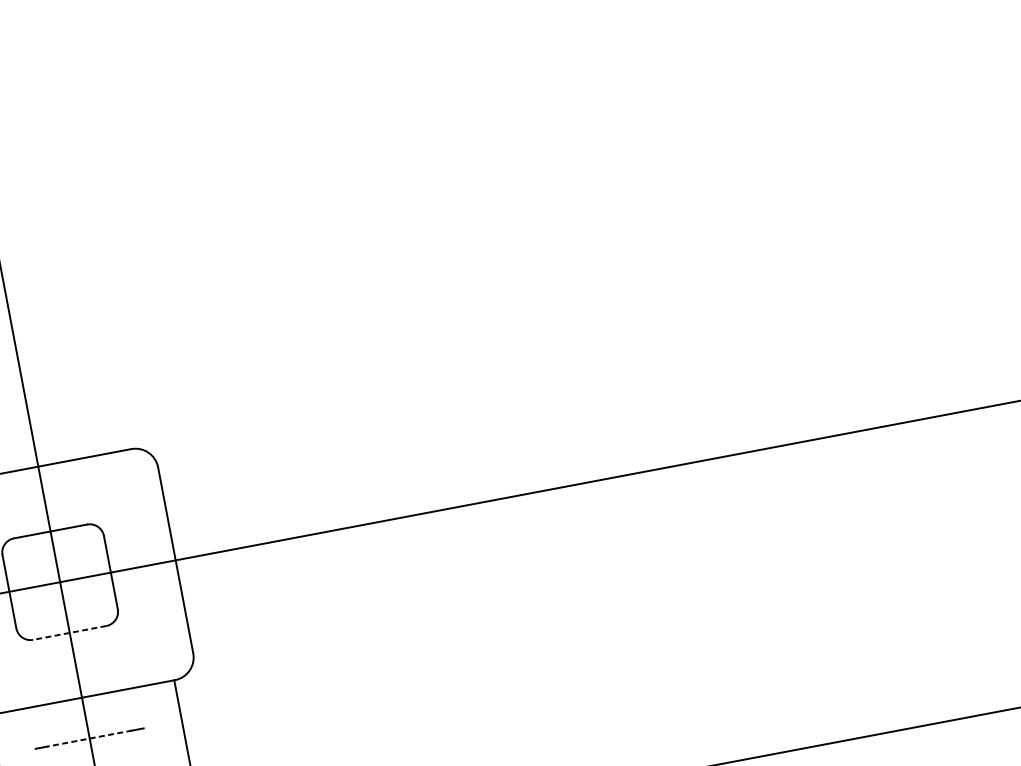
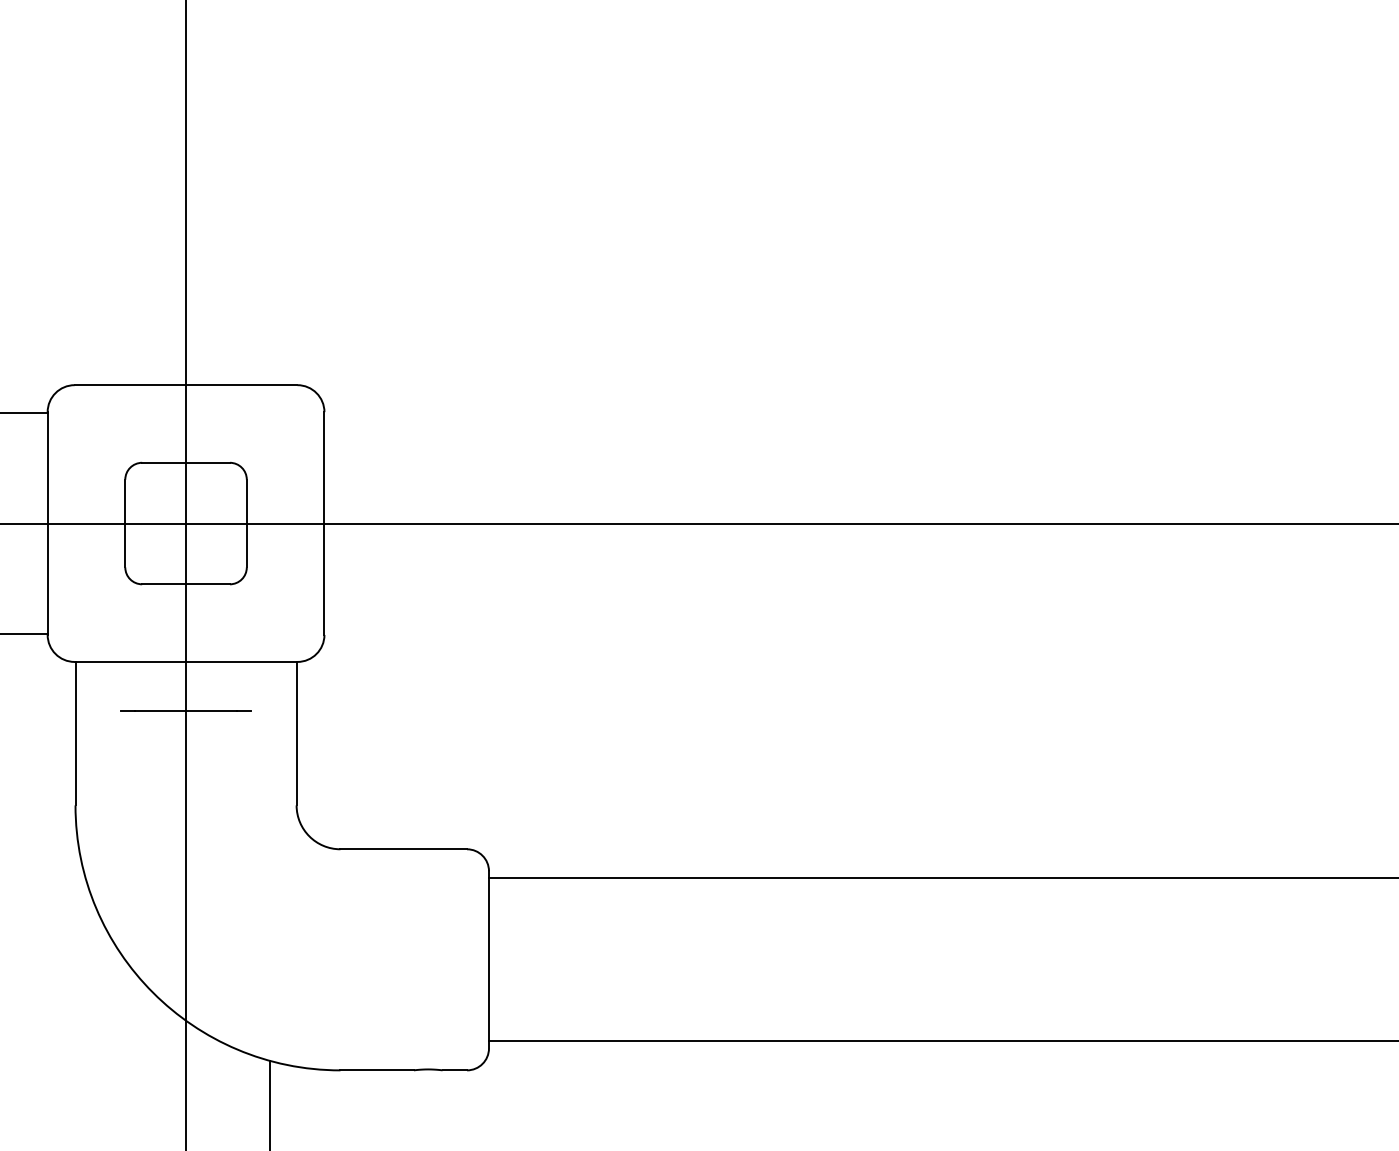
line: (70, 633) -> (186, 584), dashed -> solid
line: (89, 738) -> (185, 710), dashed -> solid

